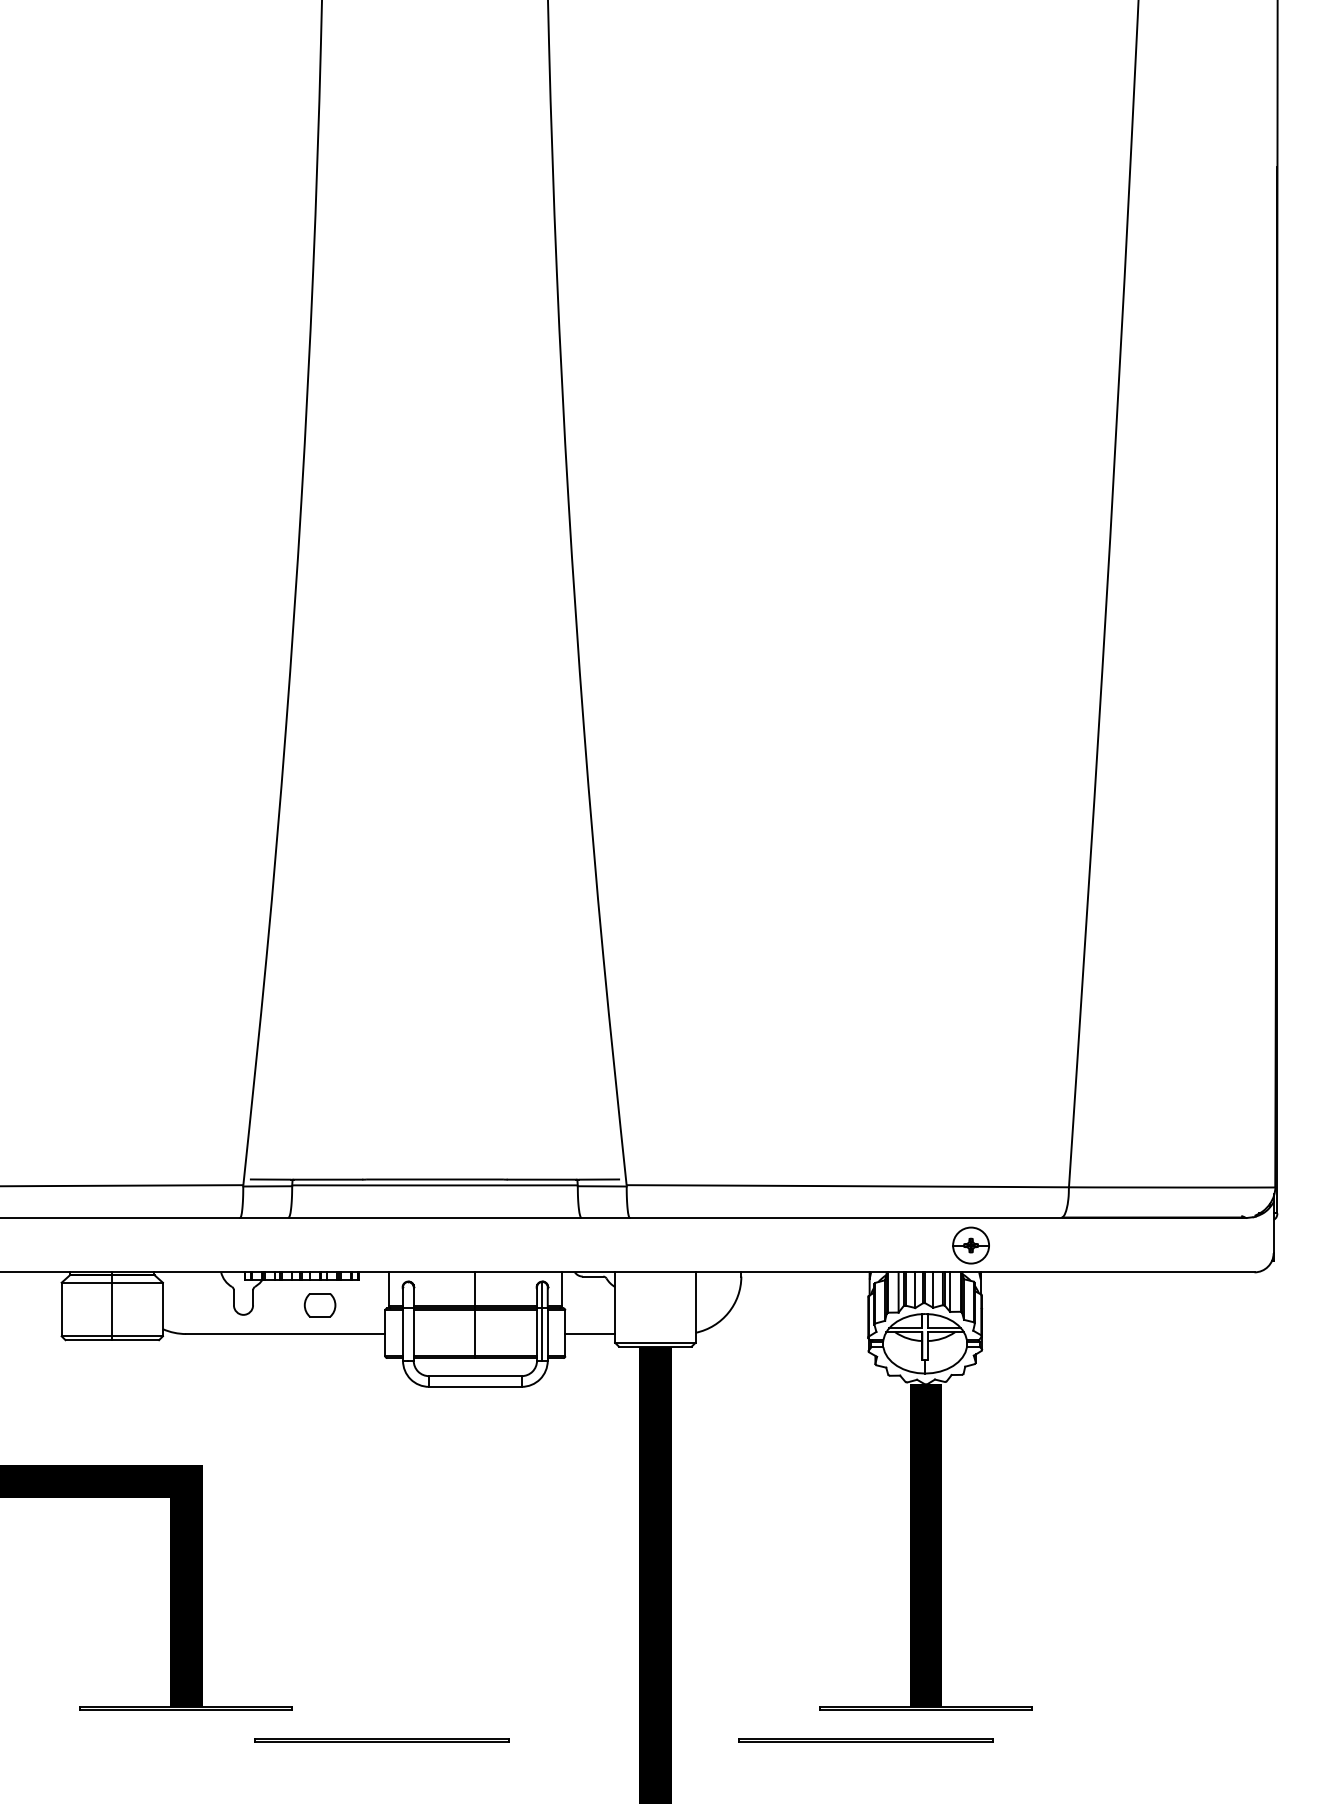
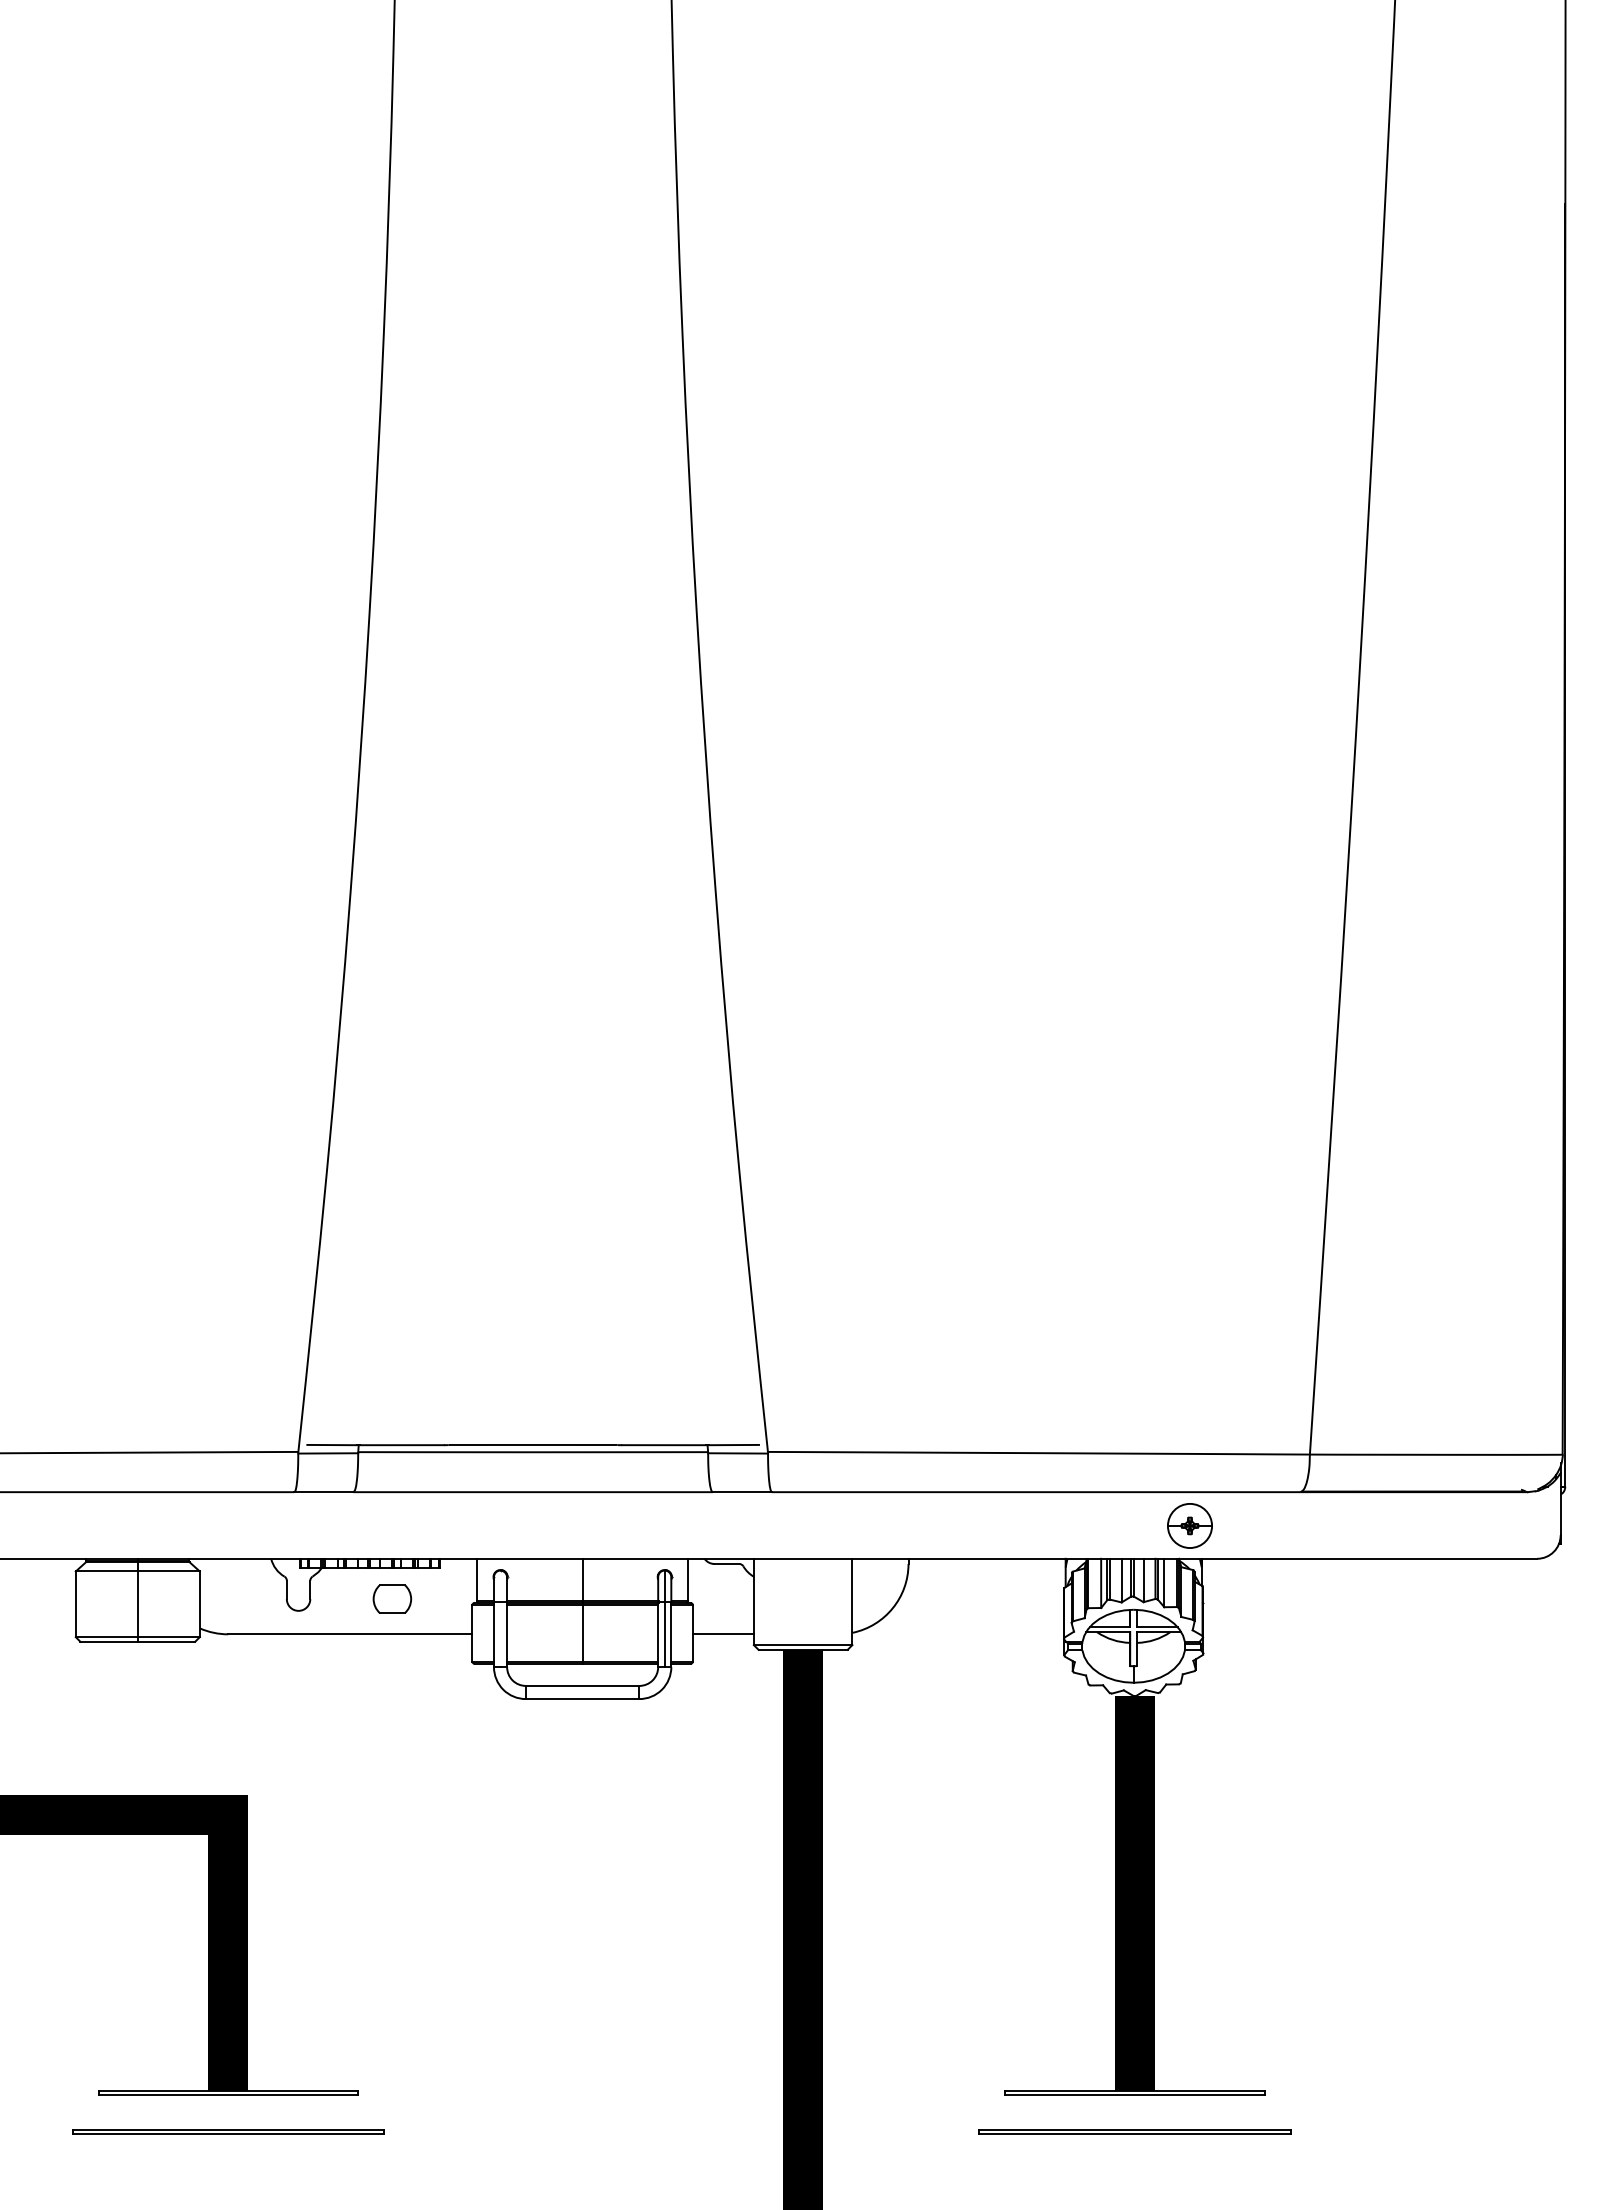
part: (382, 1739) -> (228, 2131), moved
part: (865, 1739) -> (1134, 2131), moved

